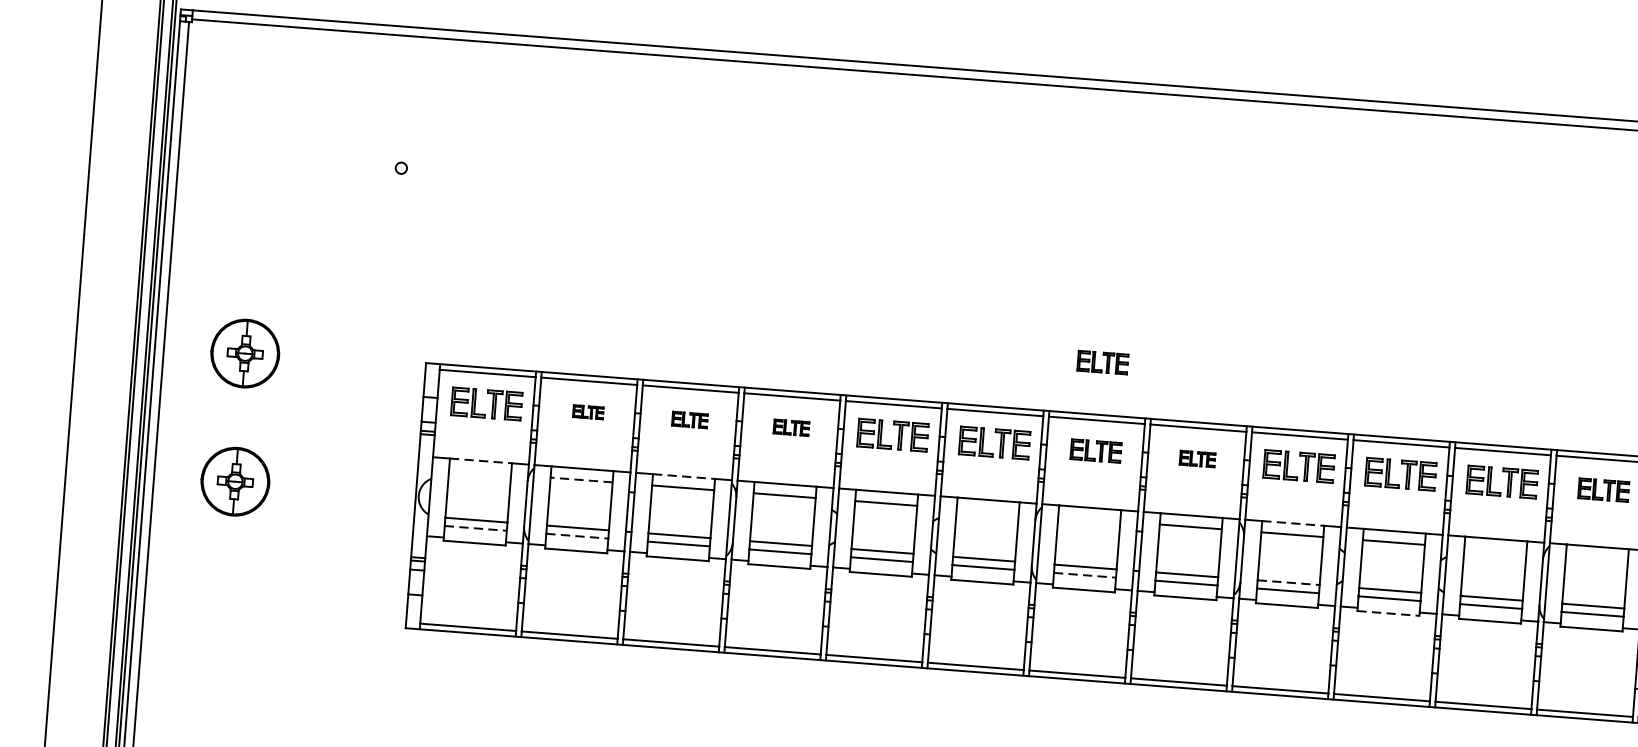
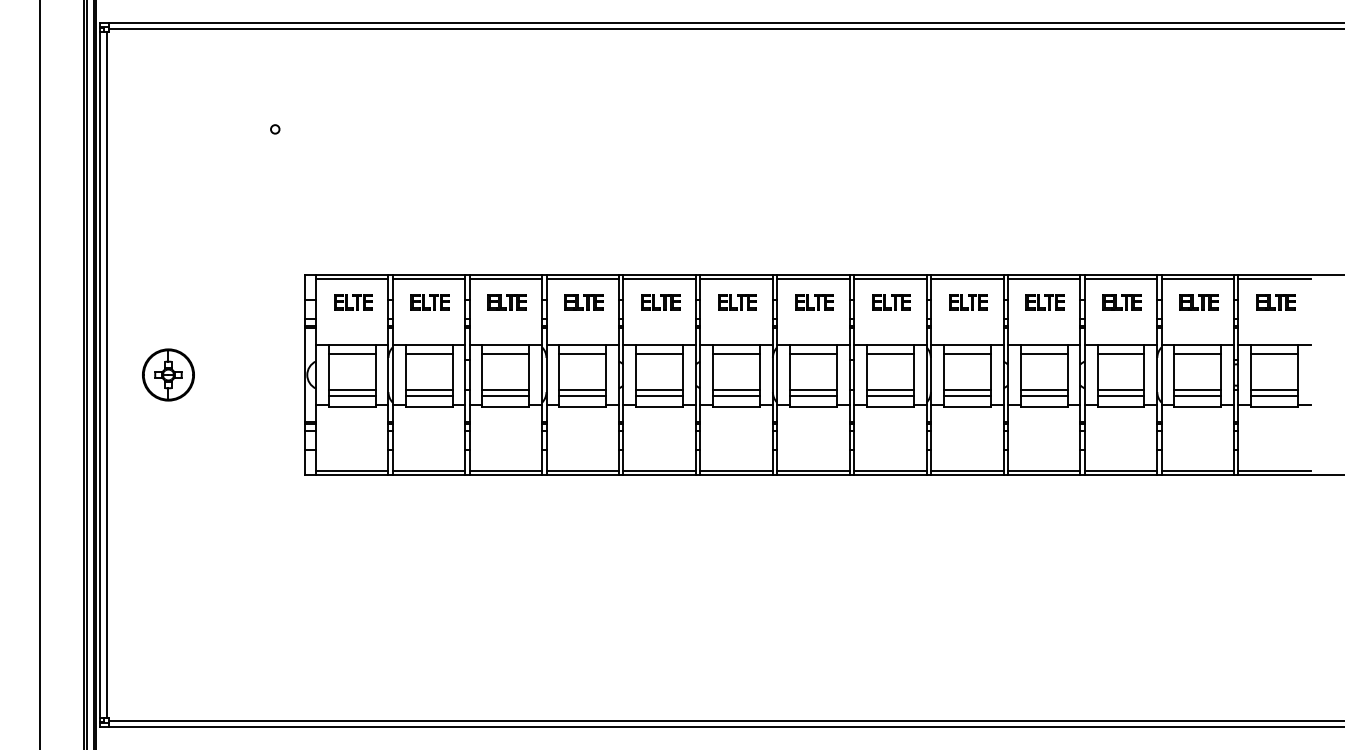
part: (245, 352) -> (168, 277), removed
part: (1102, 363) -> (814, 235), removed
part: (487, 404) -> (353, 302), size x0.71
part: (587, 412) -> (429, 302), size x1.67
part: (689, 420) -> (506, 302), size x1.43
part: (790, 428) -> (583, 302), size x1.43
part: (892, 435) -> (660, 302), size x0.71
part: (994, 443) -> (737, 302), size x0.71
part: (1197, 459) -> (891, 302), size x1.43
line: (481, 461) -> (352, 345), dashed -> solid
part: (1299, 467) -> (968, 302), size x0.71
line: (479, 471) -> (351, 353), added
part: (1399, 475) -> (1044, 302), size x0.71
line: (684, 477) -> (506, 345), dashed -> solid
line: (580, 479) -> (428, 353), dashed -> solid
part: (1501, 482) -> (1121, 302), size x0.71
line: (987, 511) -> (736, 353), added
line: (1088, 518) -> (812, 353), added
line: (1293, 523) -> (967, 345), dashed -> solid
line: (476, 528) -> (352, 396), dashed -> solid
line: (577, 536) -> (429, 396), dashed -> solid
line: (1494, 550) -> (1120, 353), added
line: (1596, 557) -> (1197, 353), added
line: (1085, 575) -> (813, 396), dashed -> solid
line: (1289, 582) -> (967, 389), dashed -> solid
line: (1388, 613) -> (1044, 407), dashed -> solid

